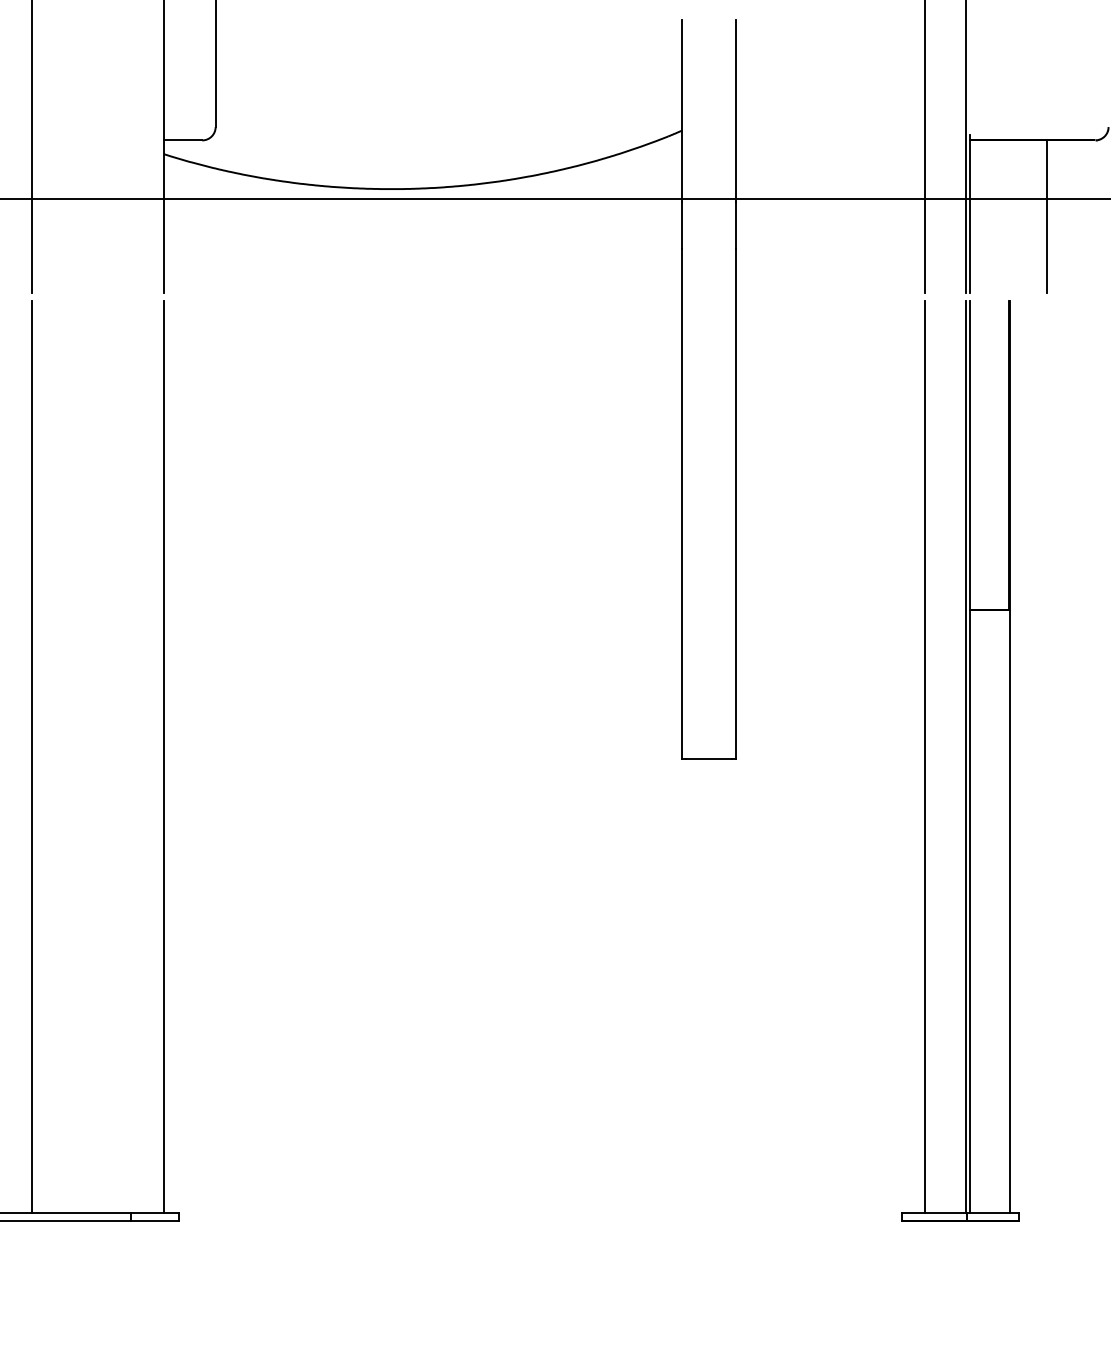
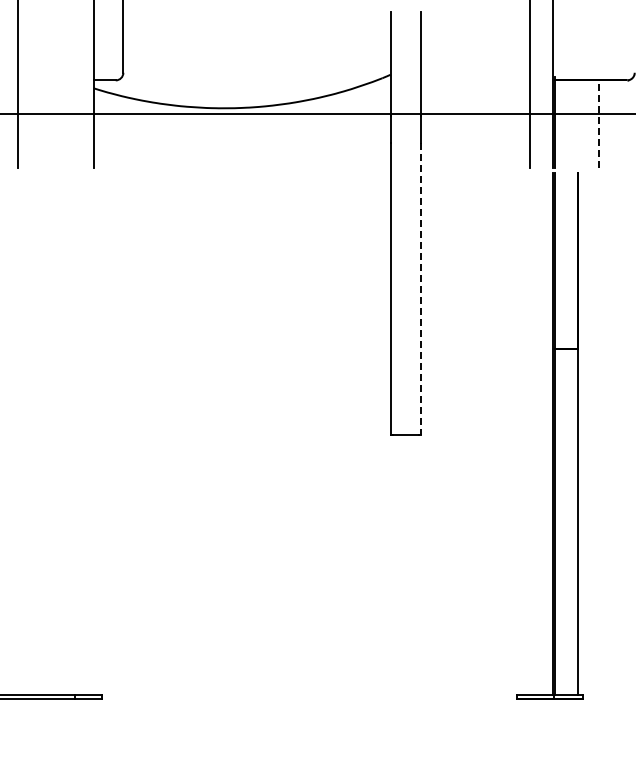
line: (1047, 217) -> (599, 124), solid -> dashed
line: (736, 503) -> (421, 288), solid -> dashed
line: (32, 756) -> (18, 433), removed
line: (163, 756) -> (93, 433), removed
line: (924, 756) -> (529, 433), removed

